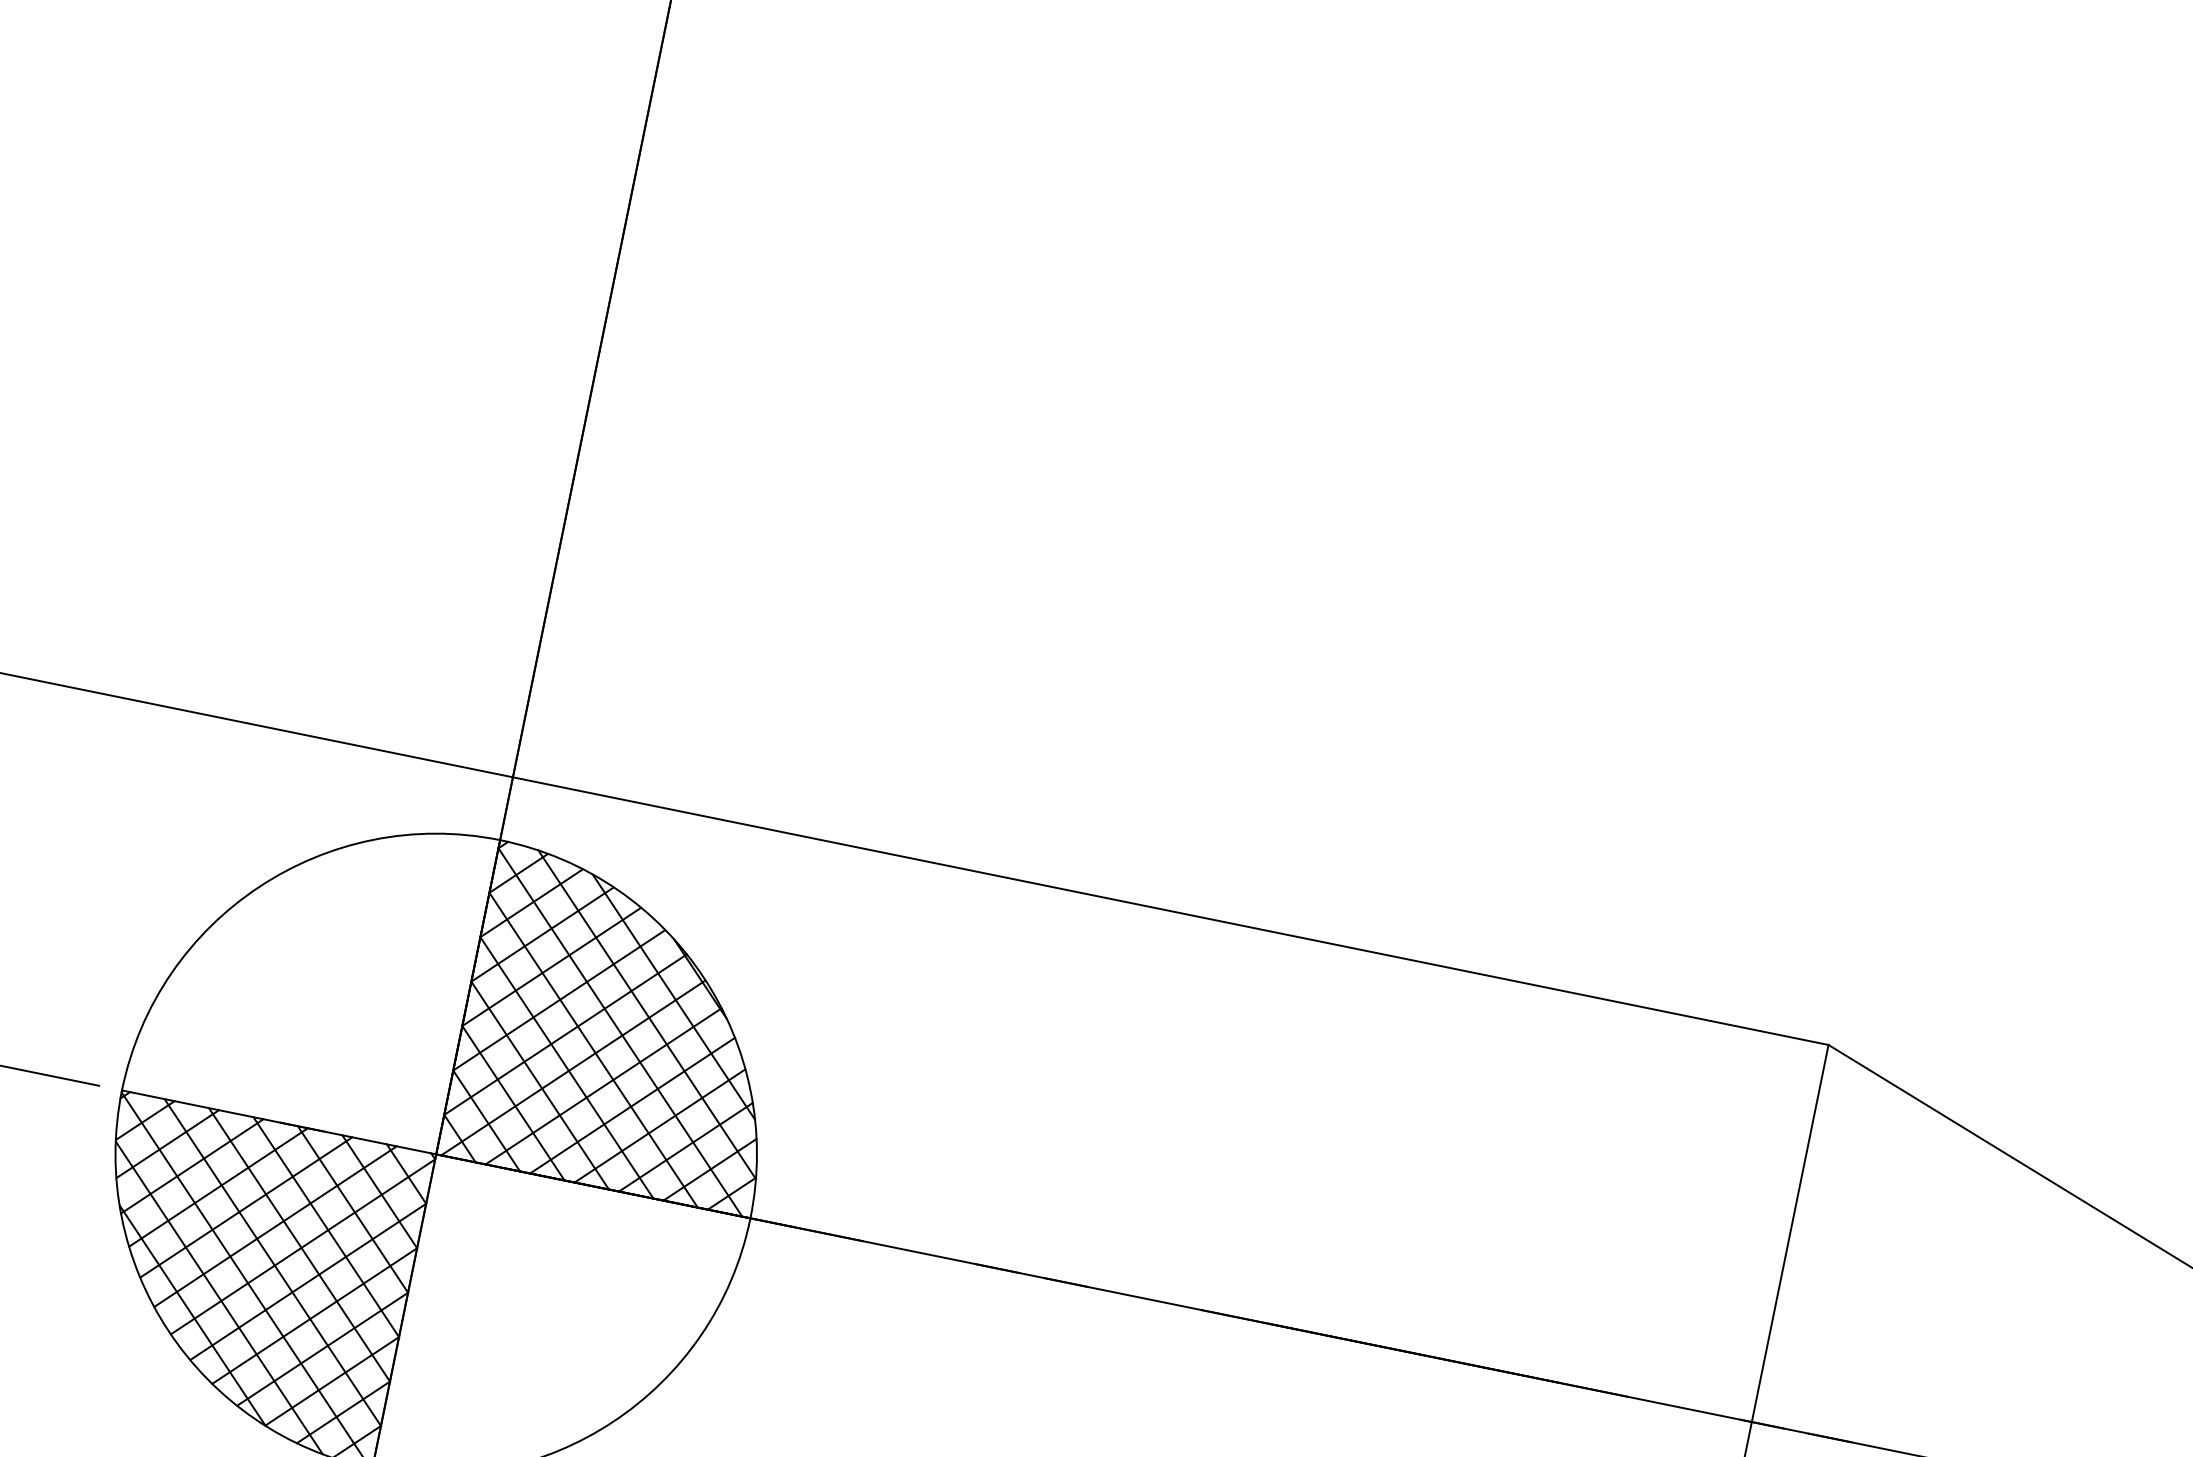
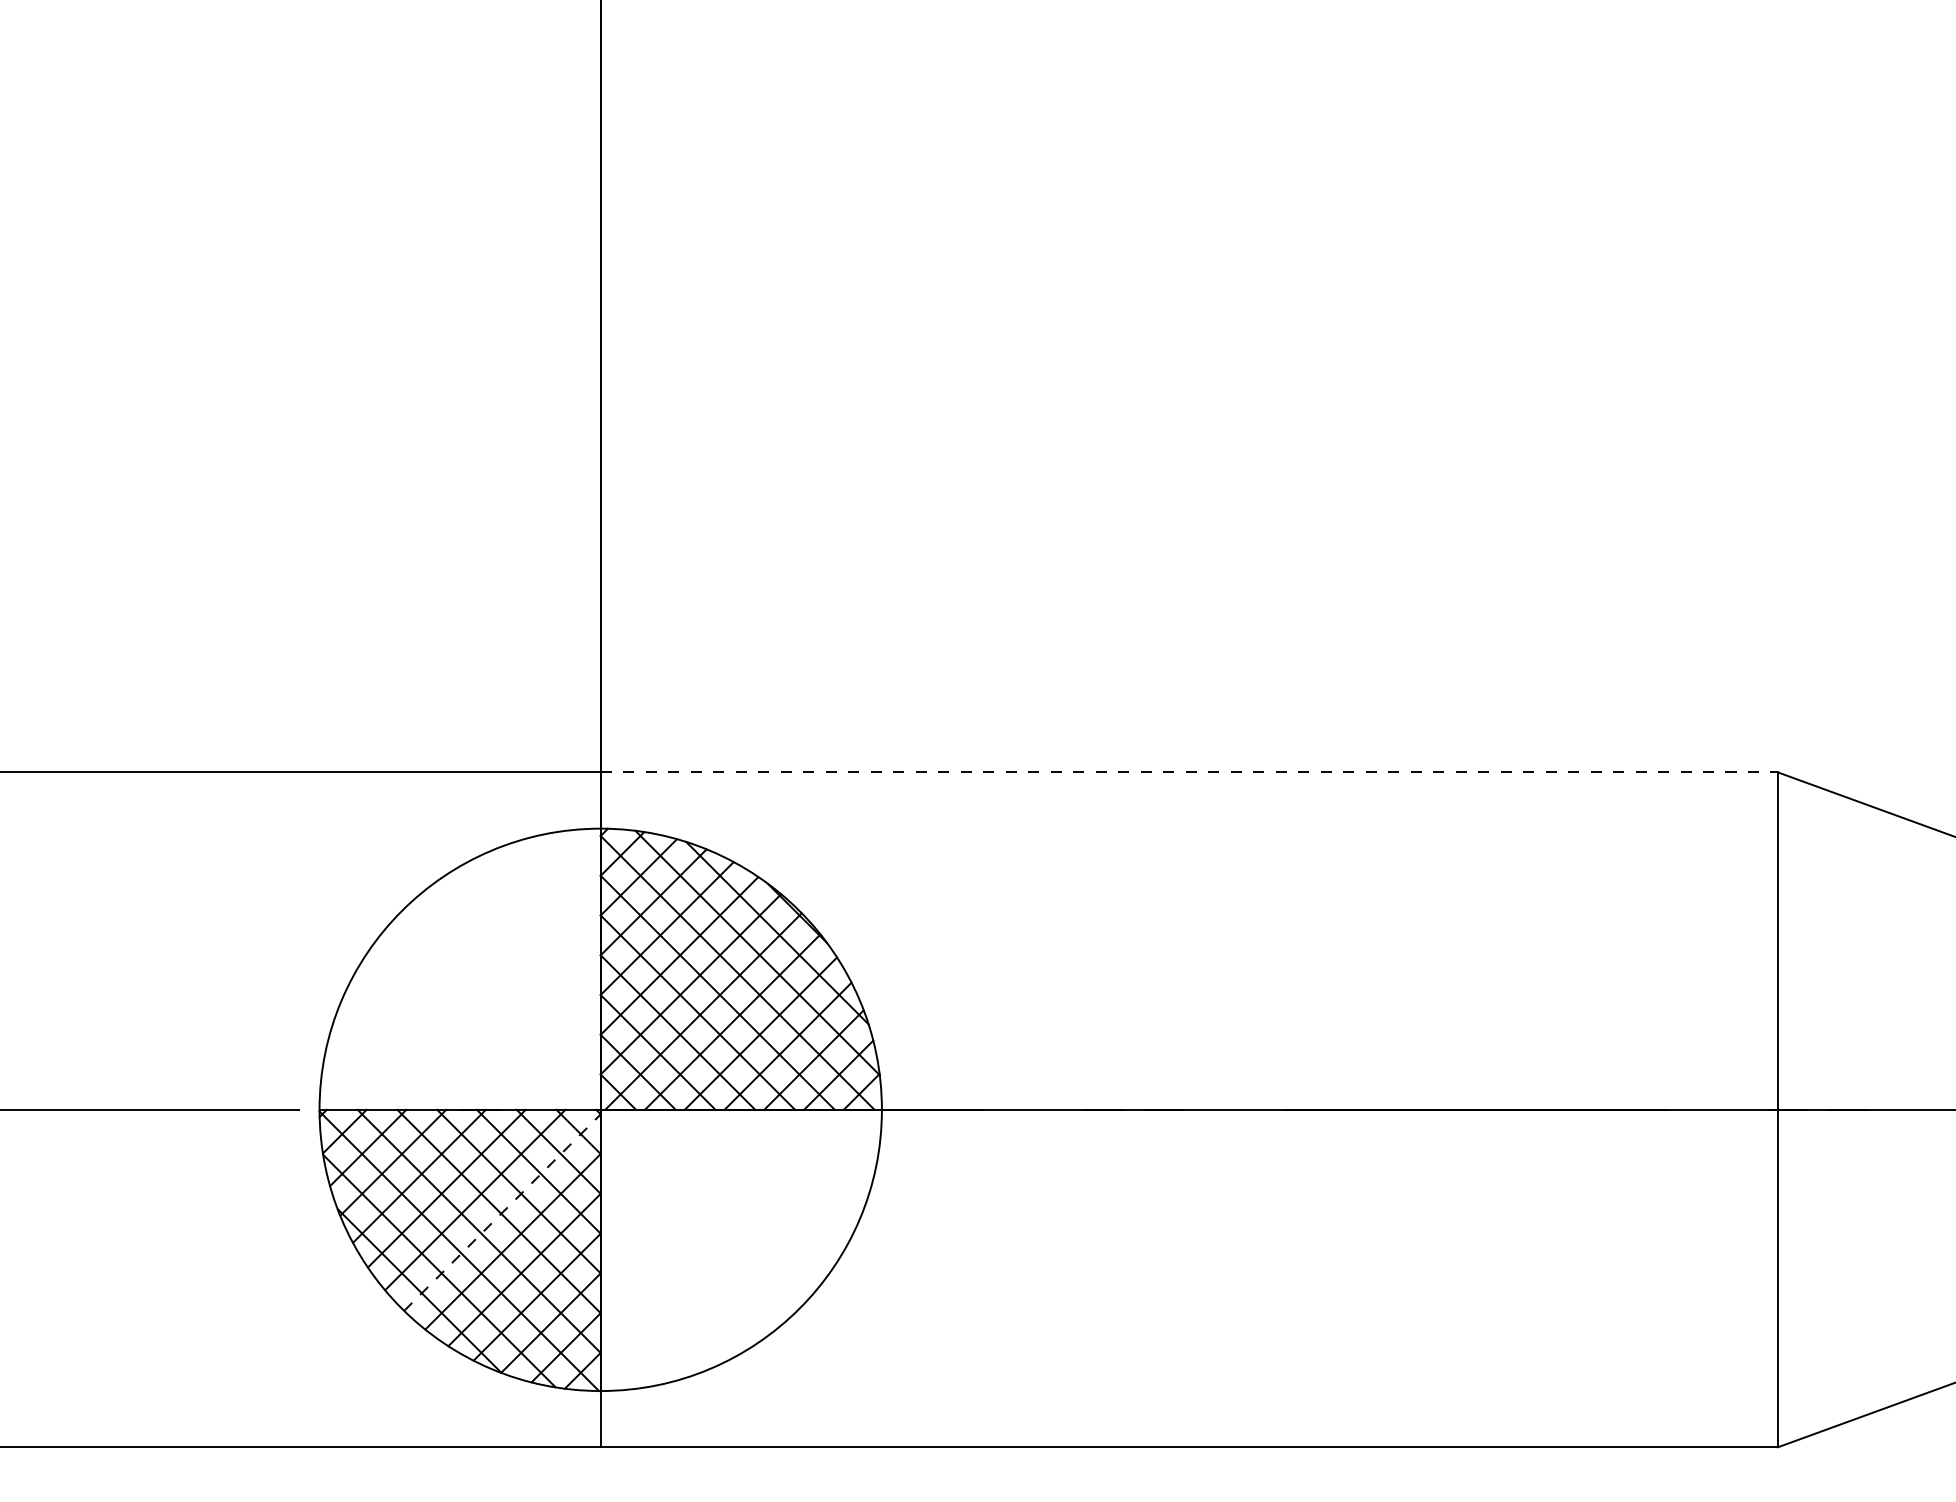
line: (1170, 911) -> (1189, 772), solid -> dashed
line: (303, 1246) -> (502, 1212), solid -> dashed

